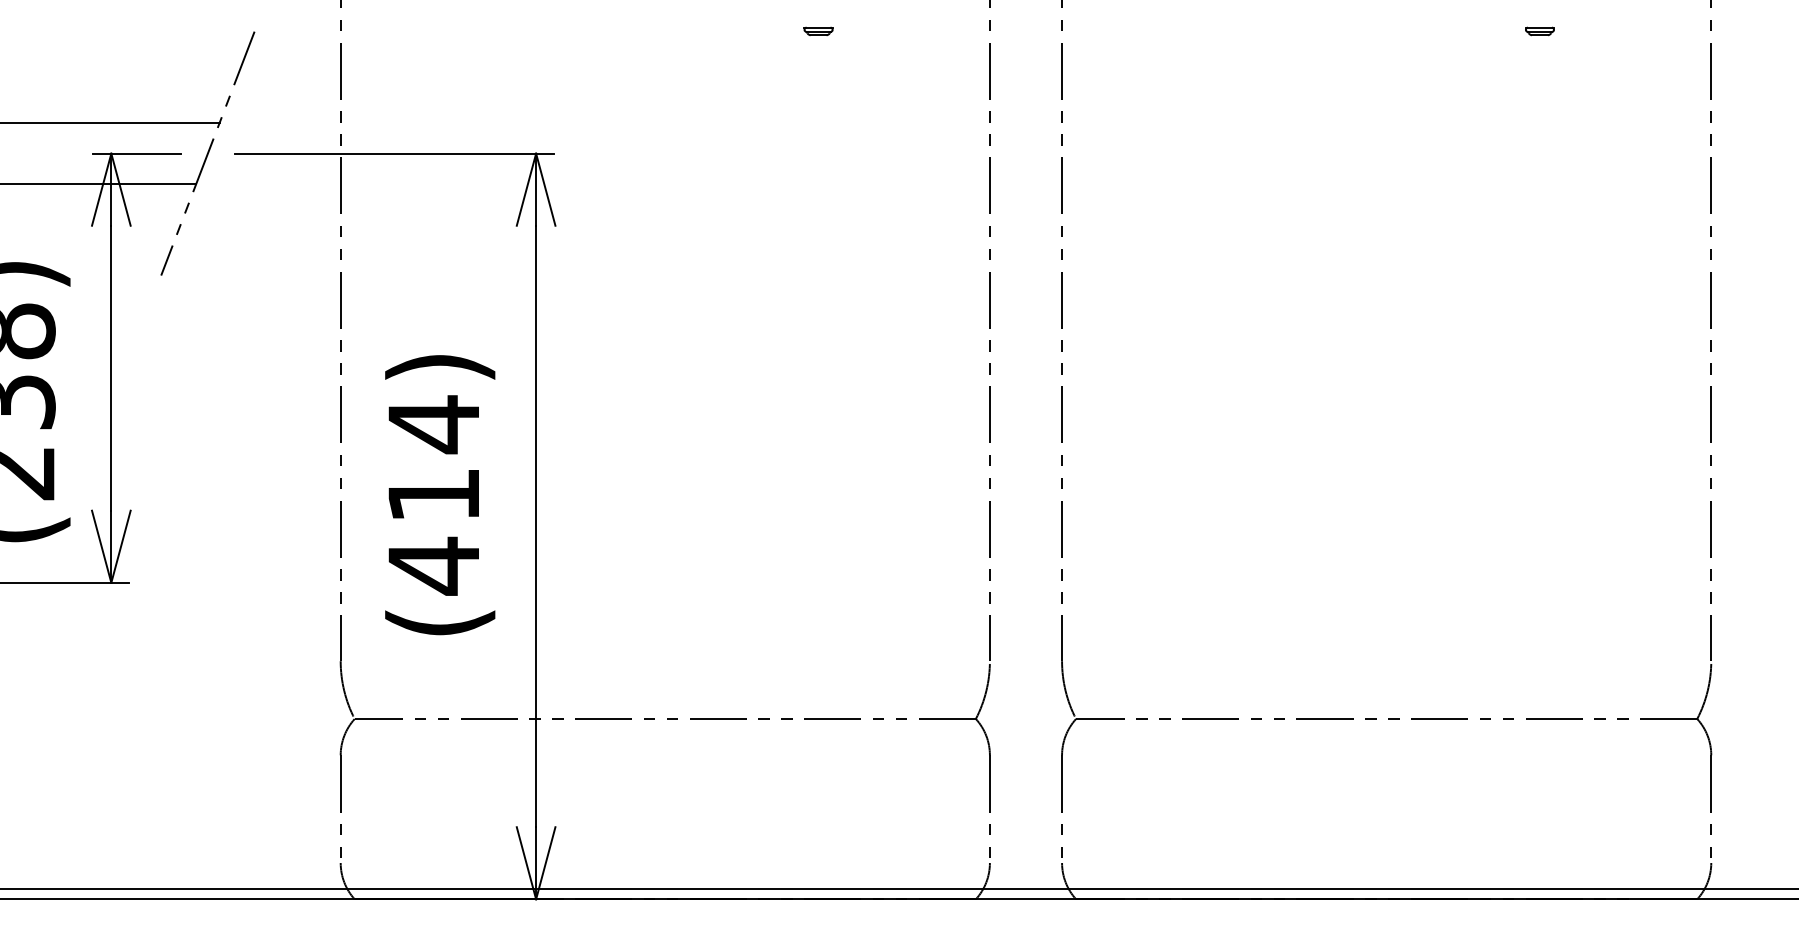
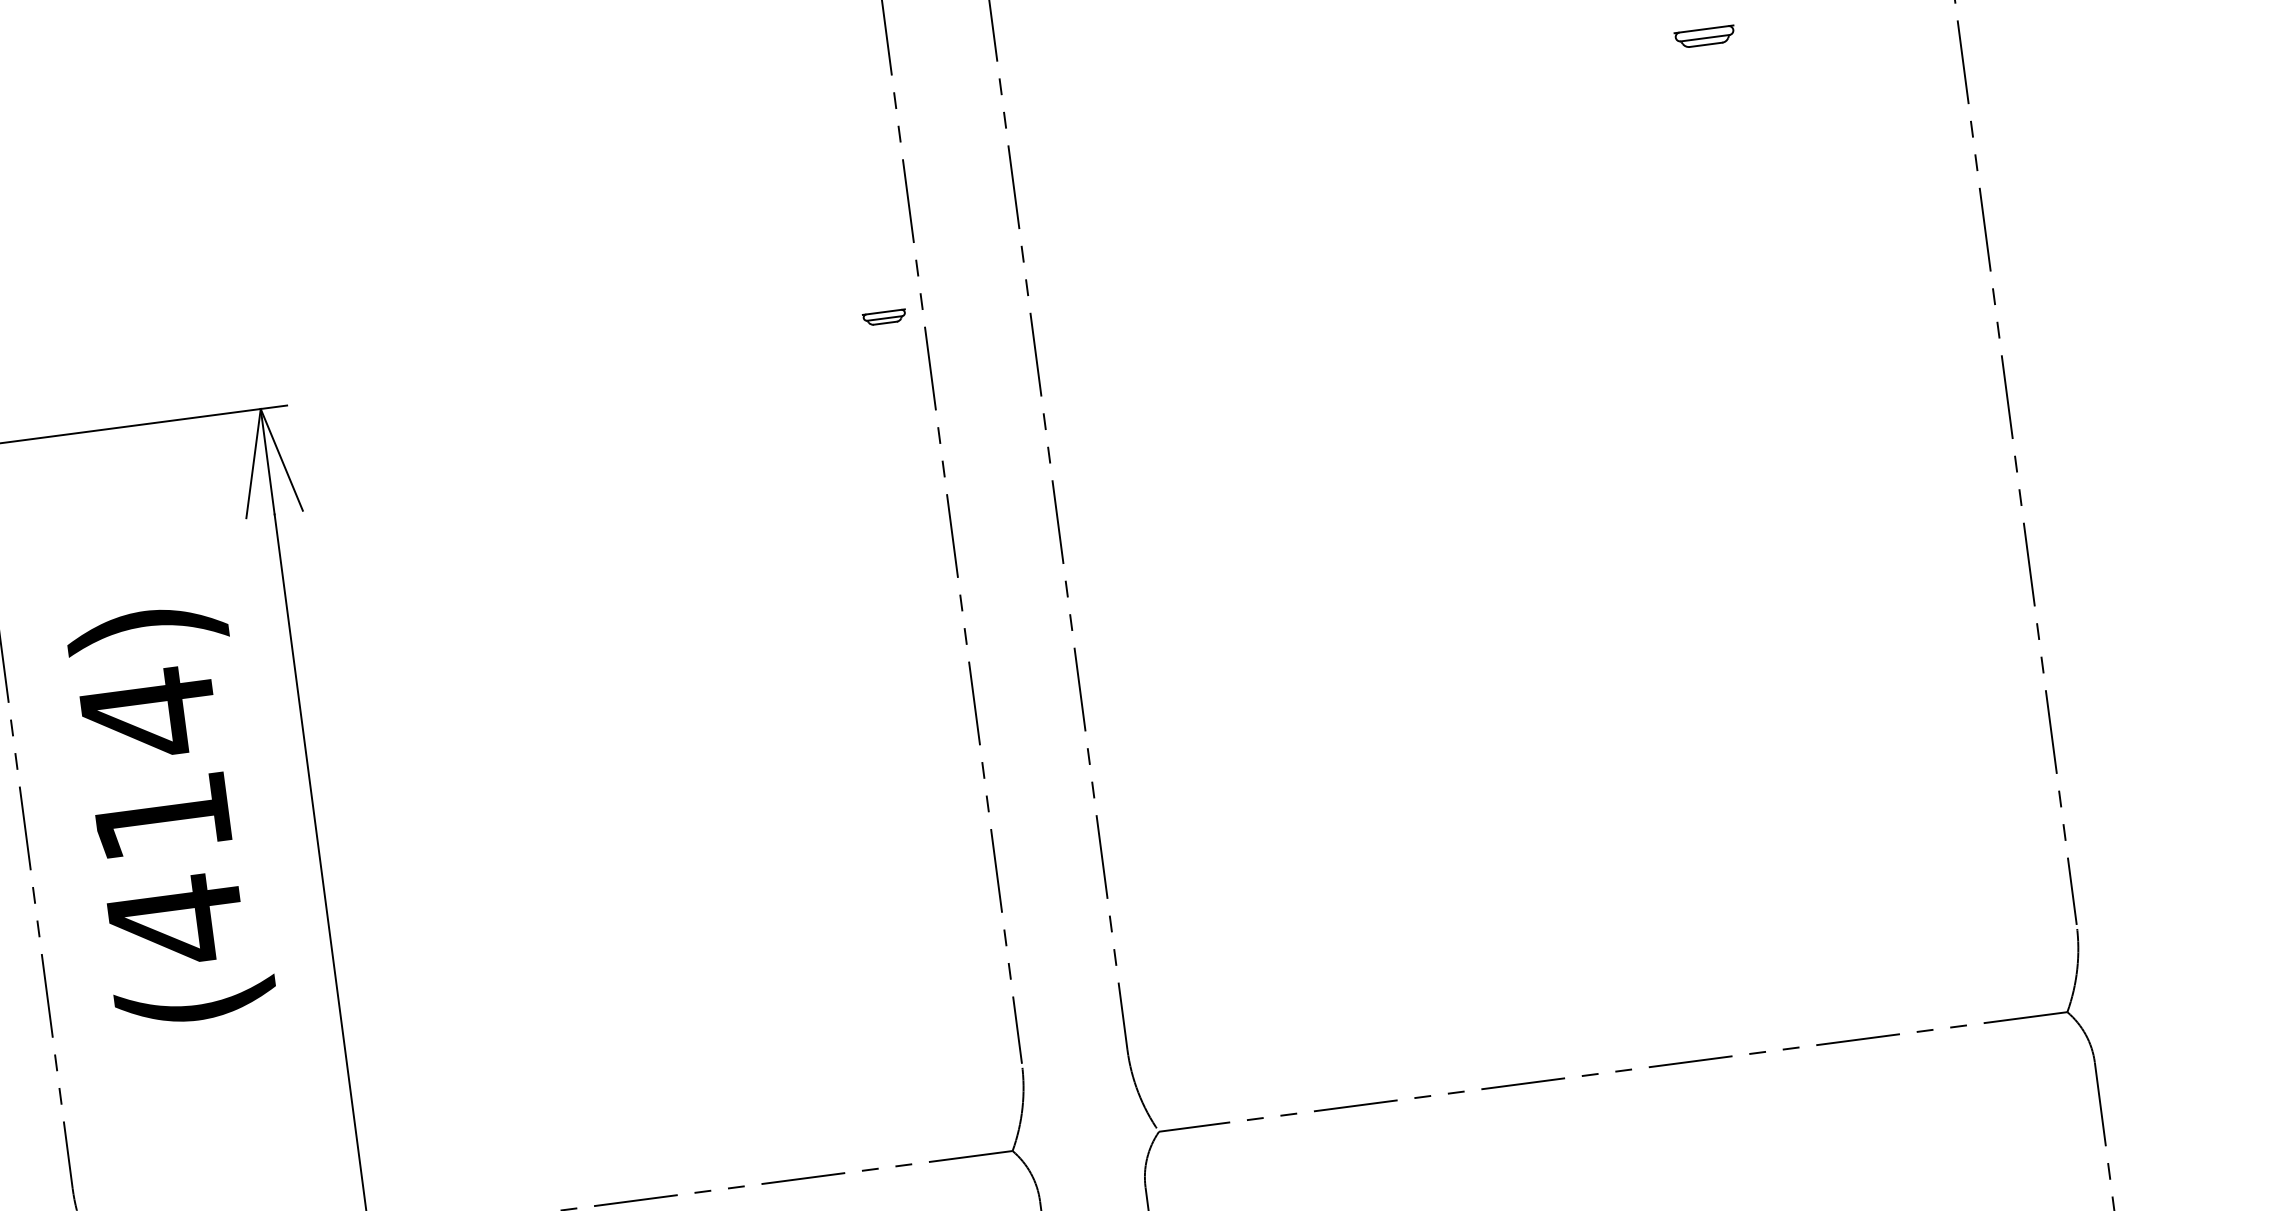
part: (818, 30) -> (884, 316), moved
part: (1539, 31) -> (1704, 37), size x1.4
text: (440, 495) -> (172, 816), moved

